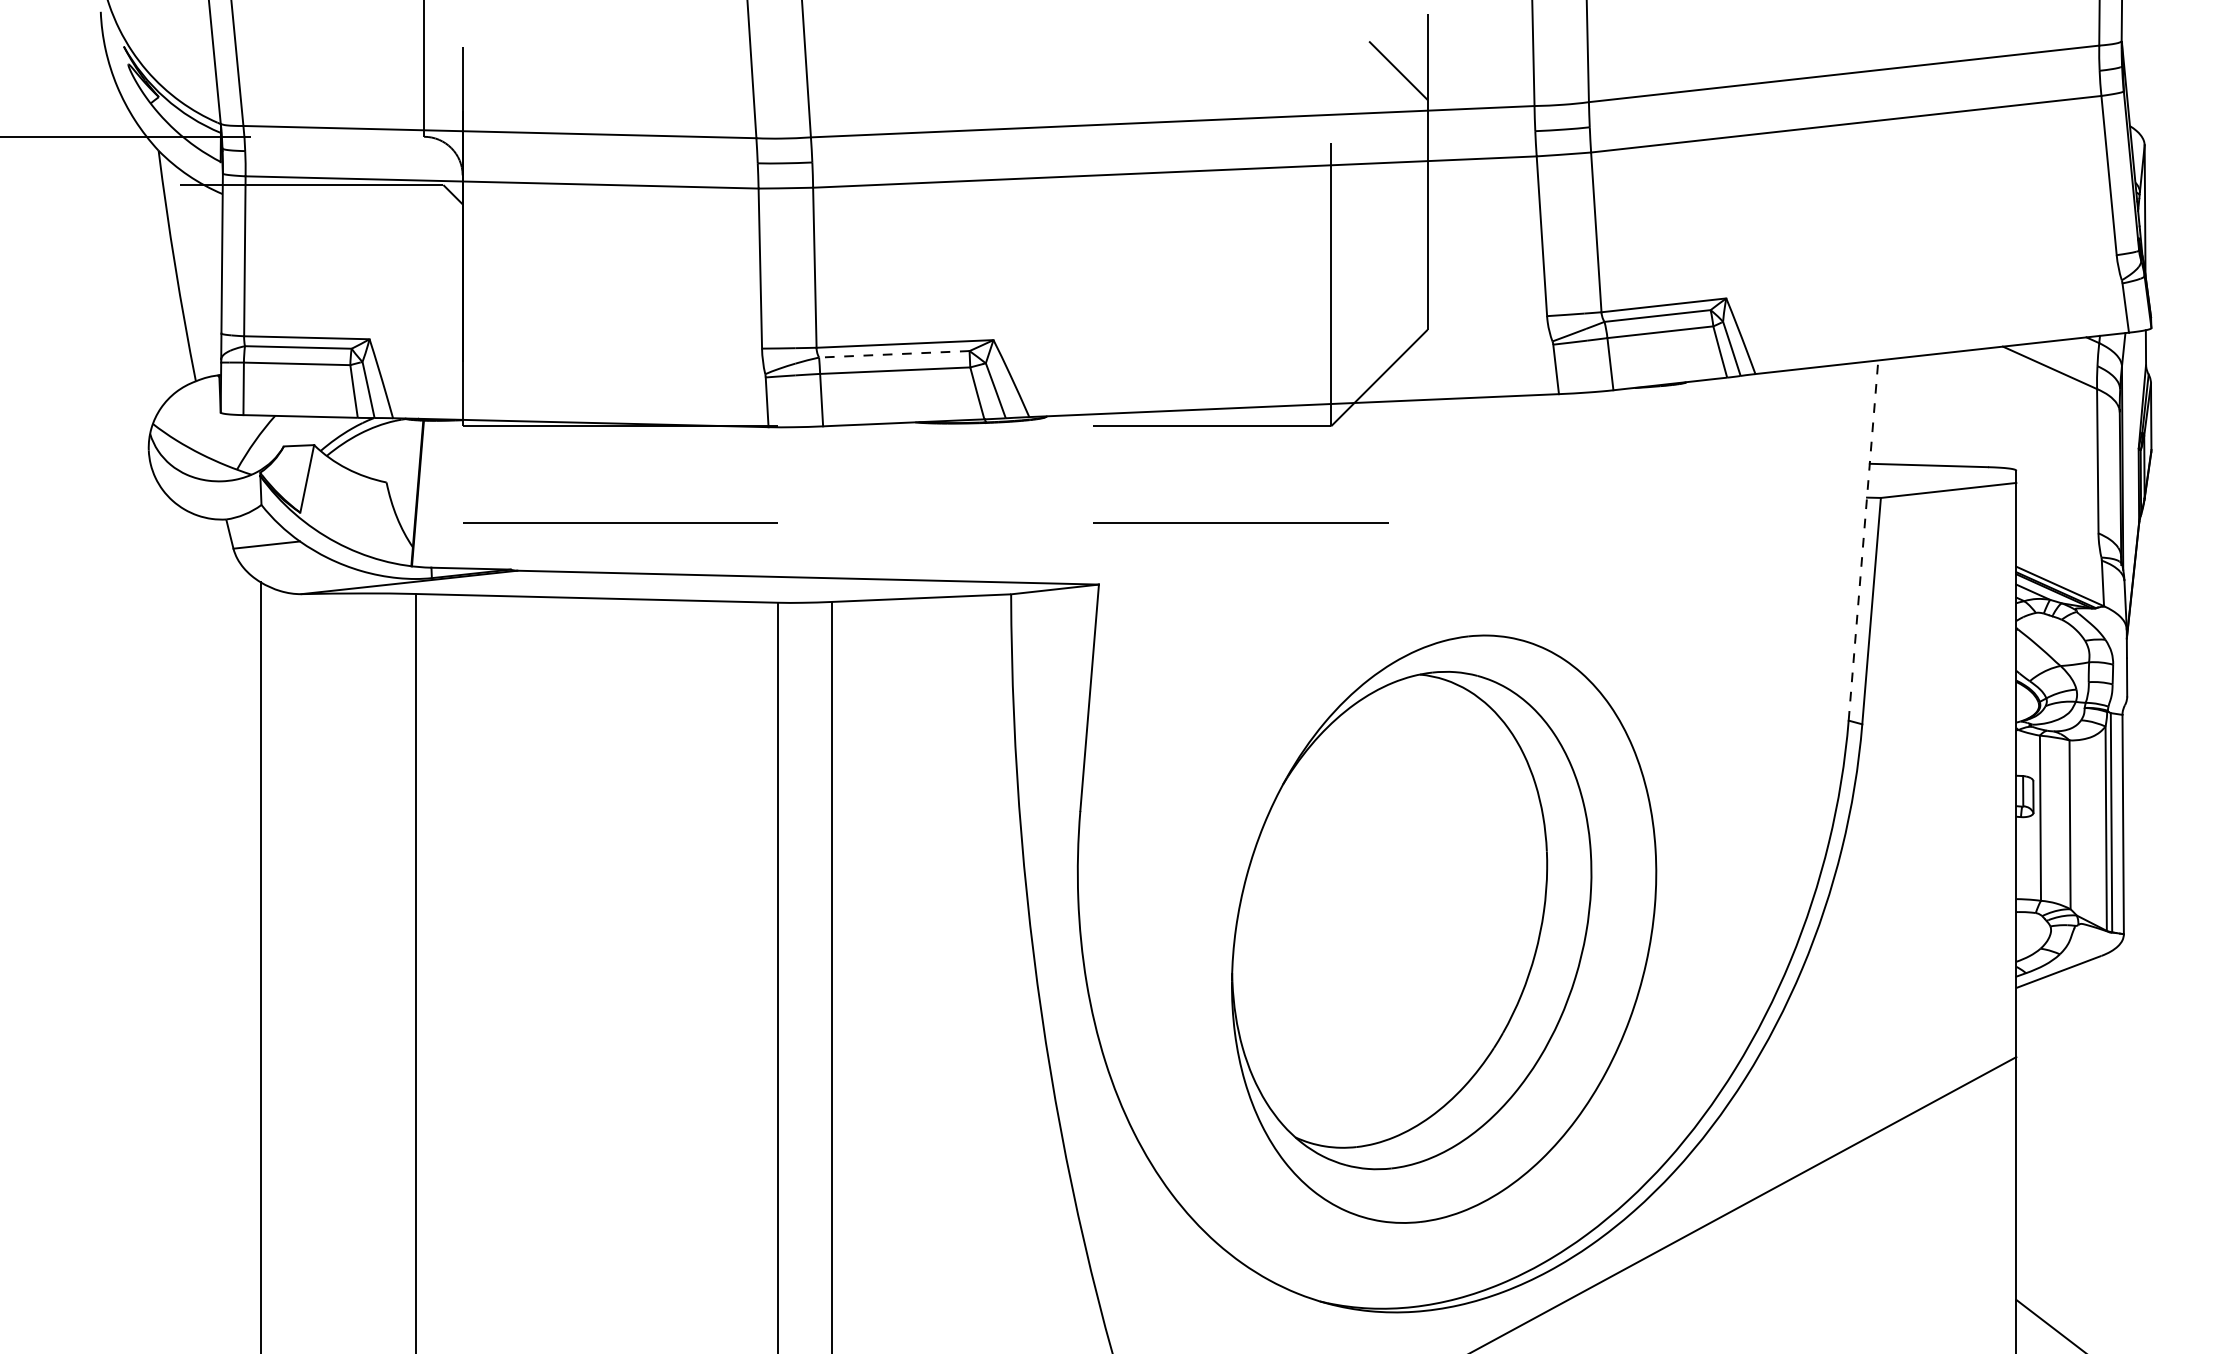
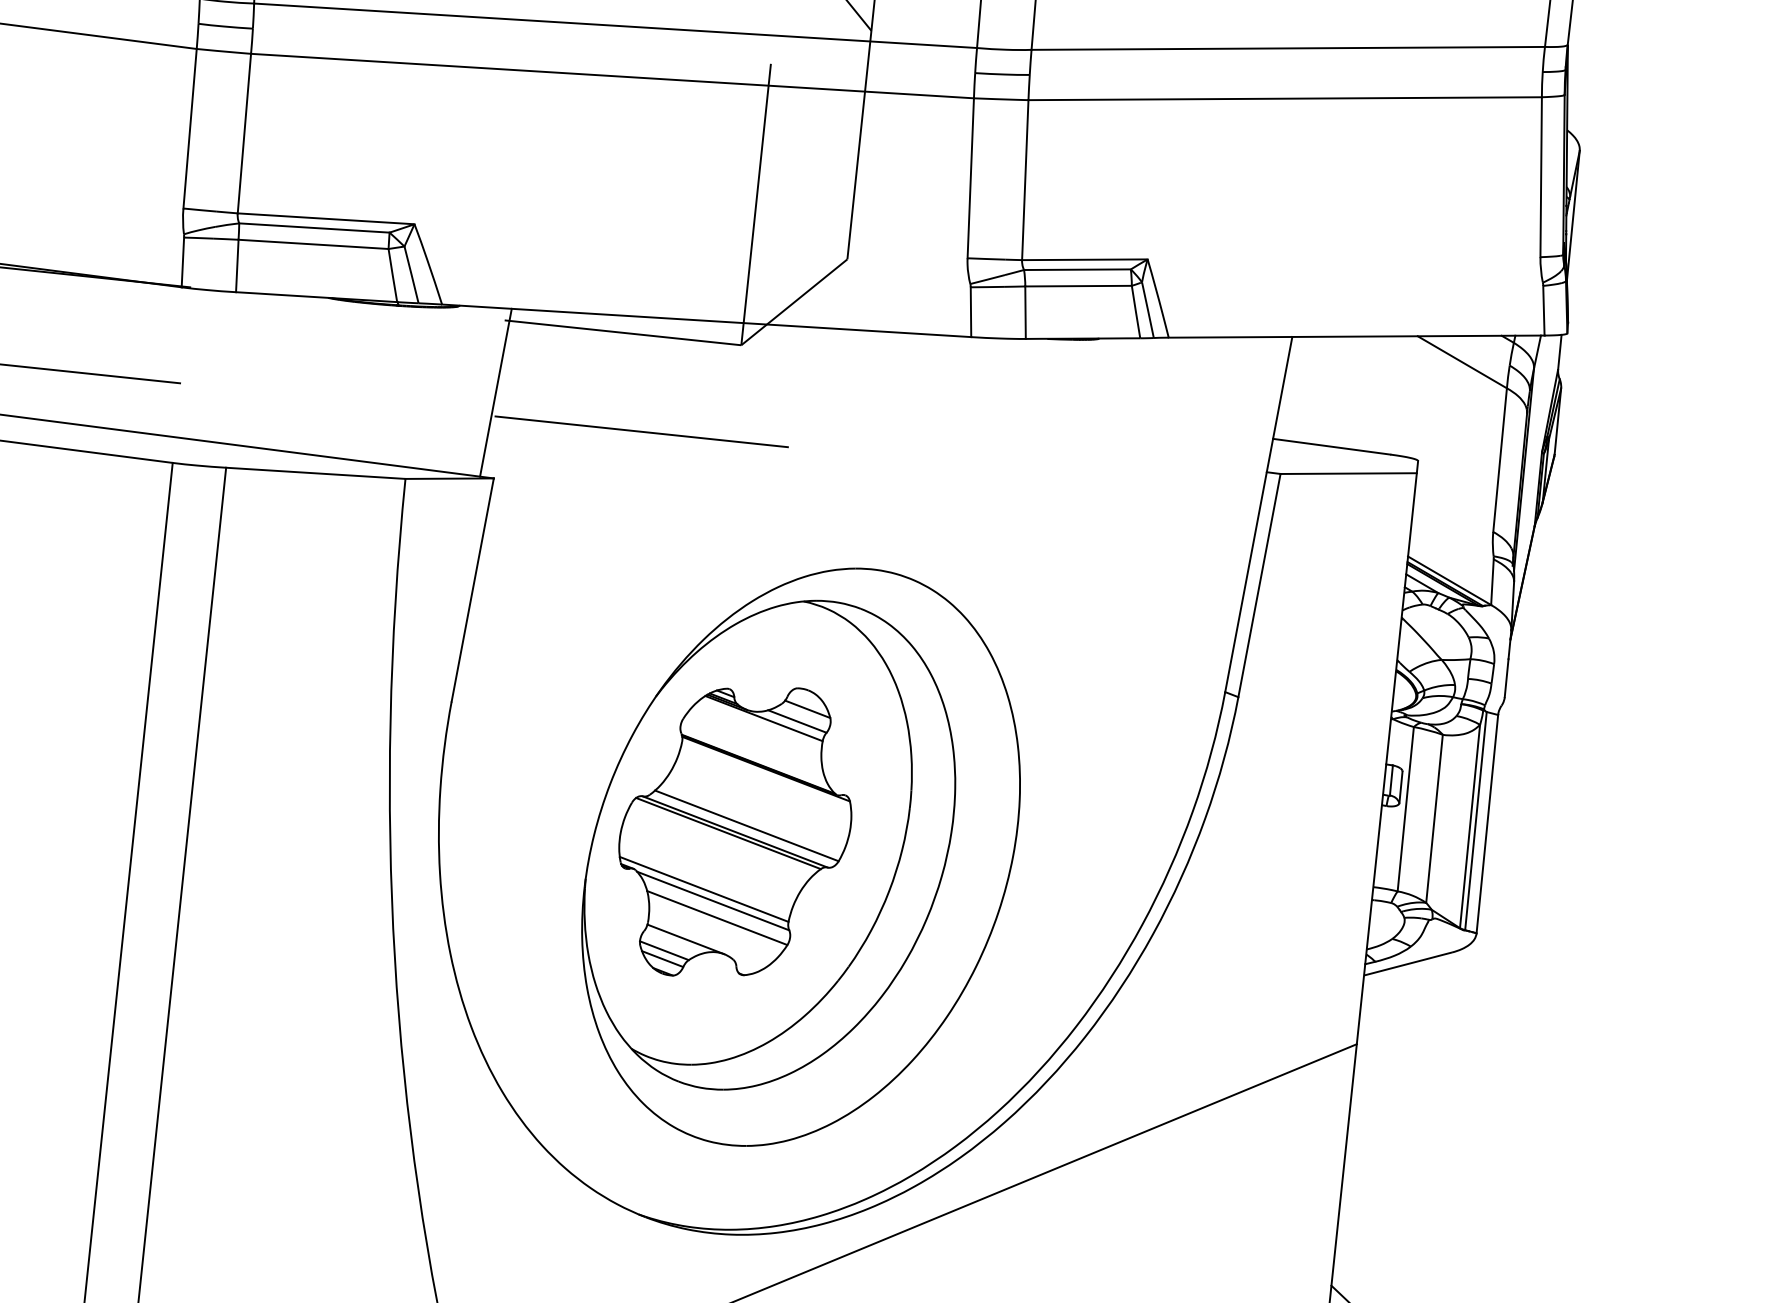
line: (893, 354) -> (313, 228), dashed -> solid
line: (1092, 499) -> (496, 393), added
line: (1863, 540) -> (1258, 514), dashed -> solid
part: (1376, 910) -> (735, 831), added

